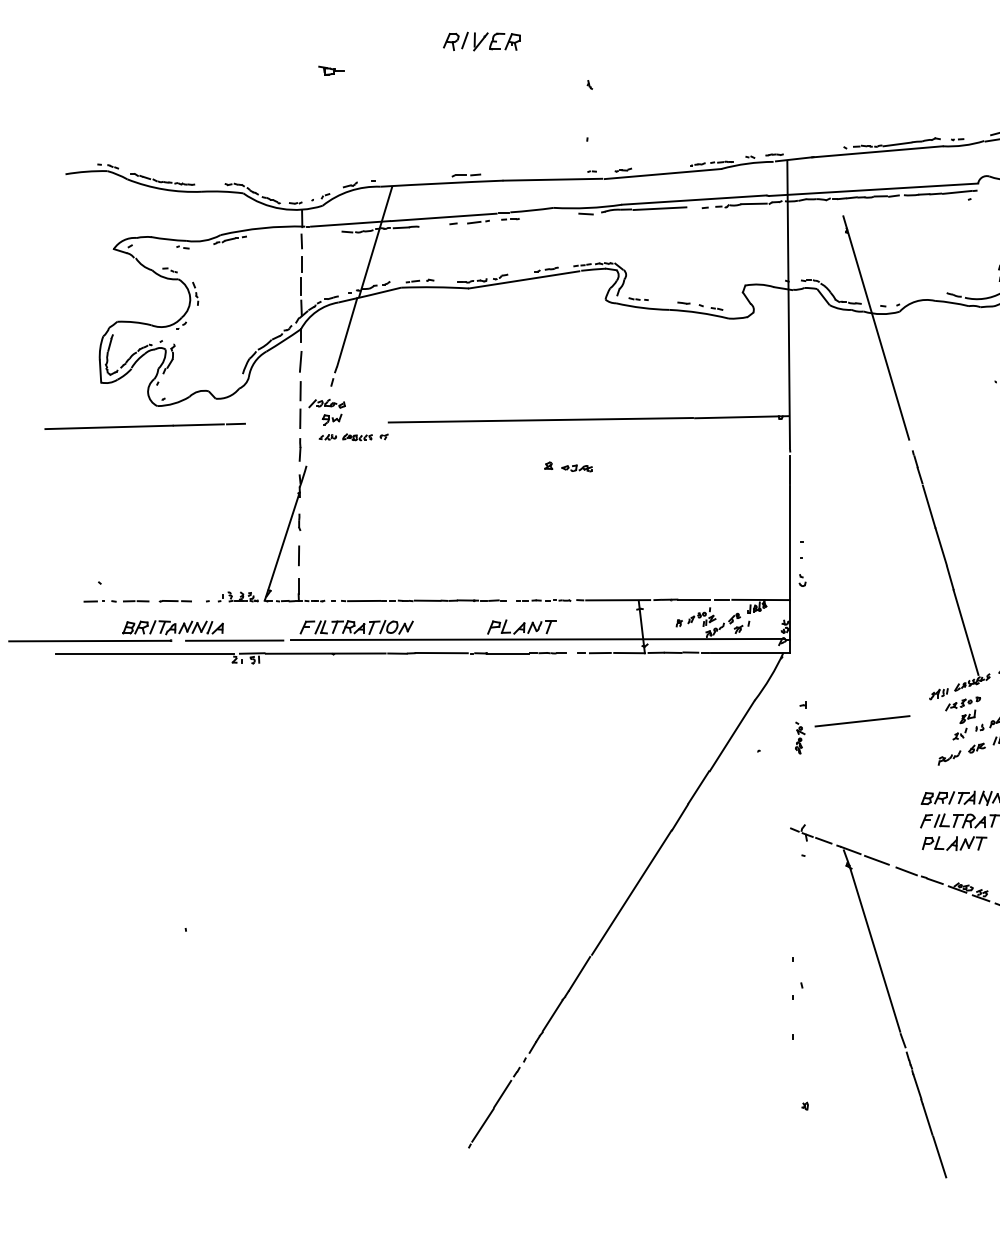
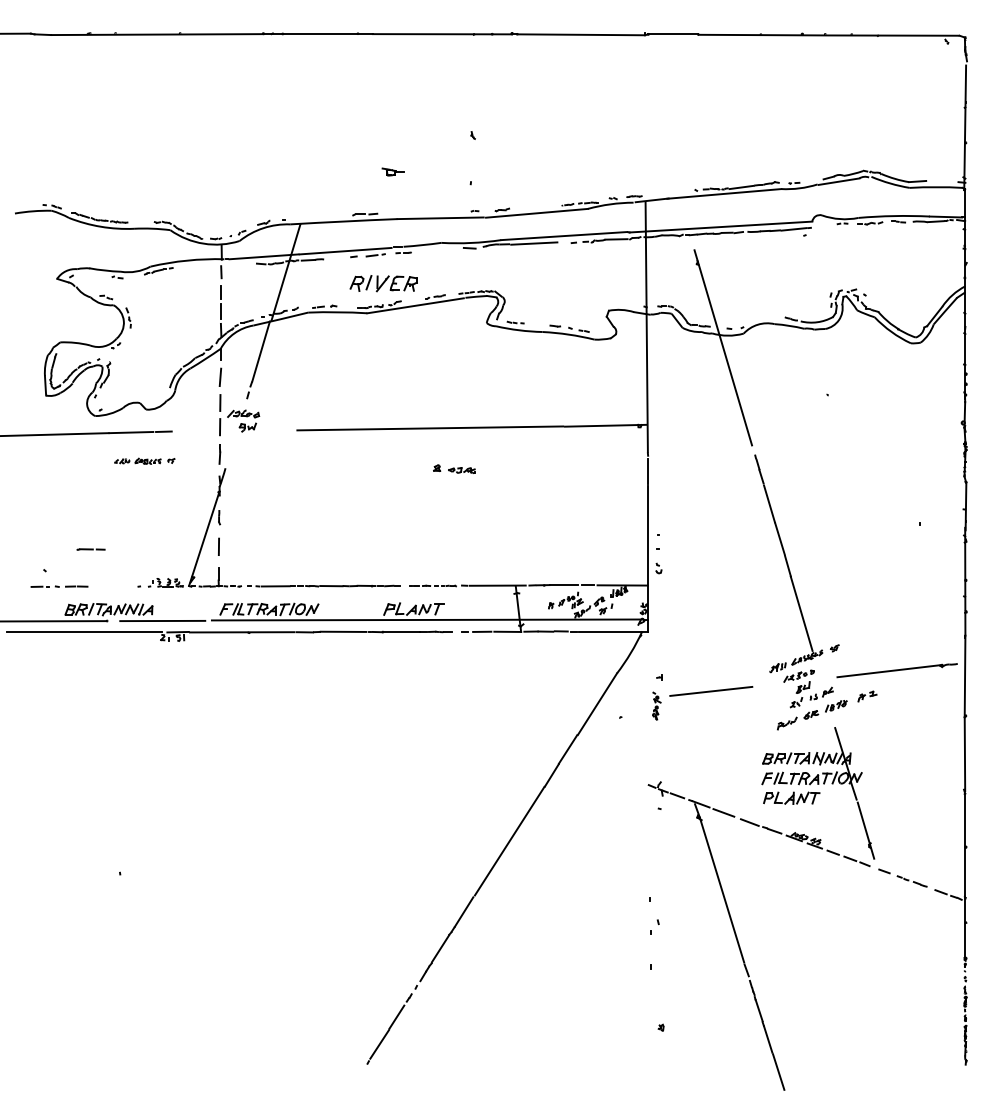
part: (481, 41) -> (383, 283), moved
part: (330, 70) -> (392, 171), moved
part: (353, 436) -> (144, 460), moved
line: (174, 601) -> (90, 549), moved

